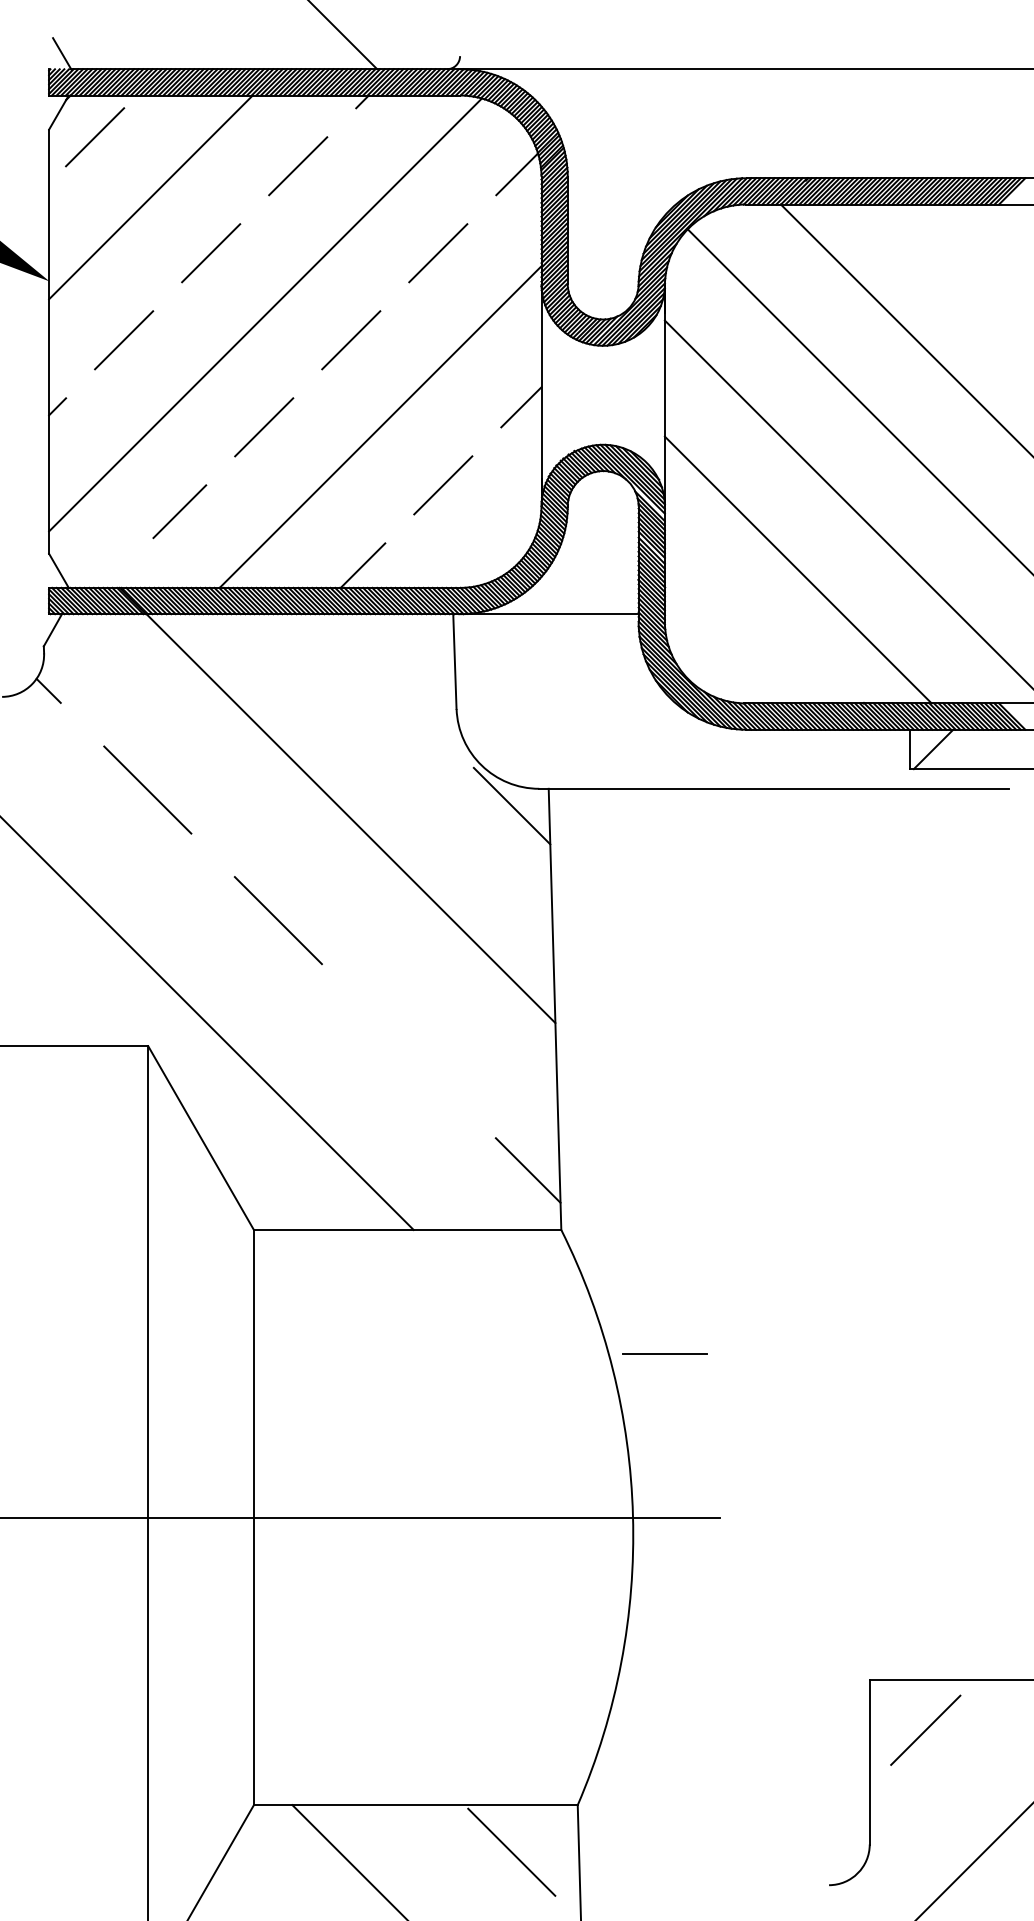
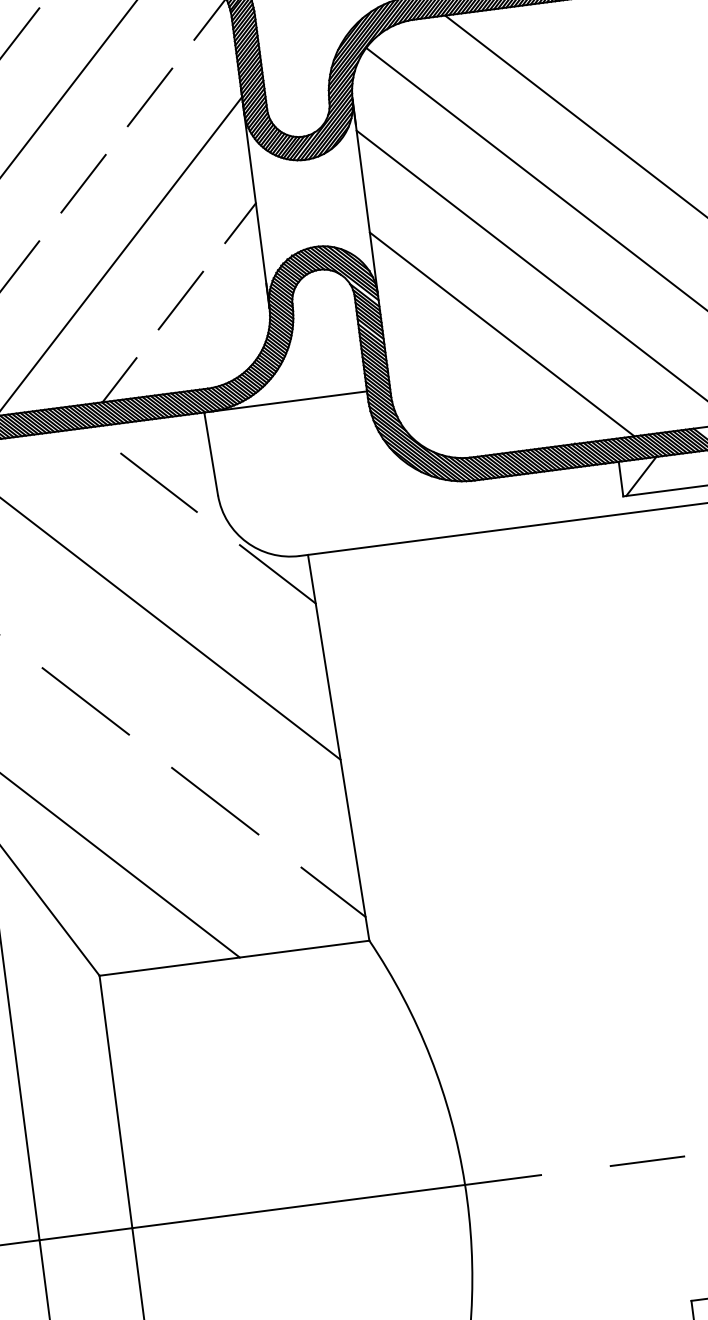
line: (392, 686) -> (159, 482), added
line: (408, 1050) -> (214, 800), added
line: (664, 1353) -> (647, 1161), moved

